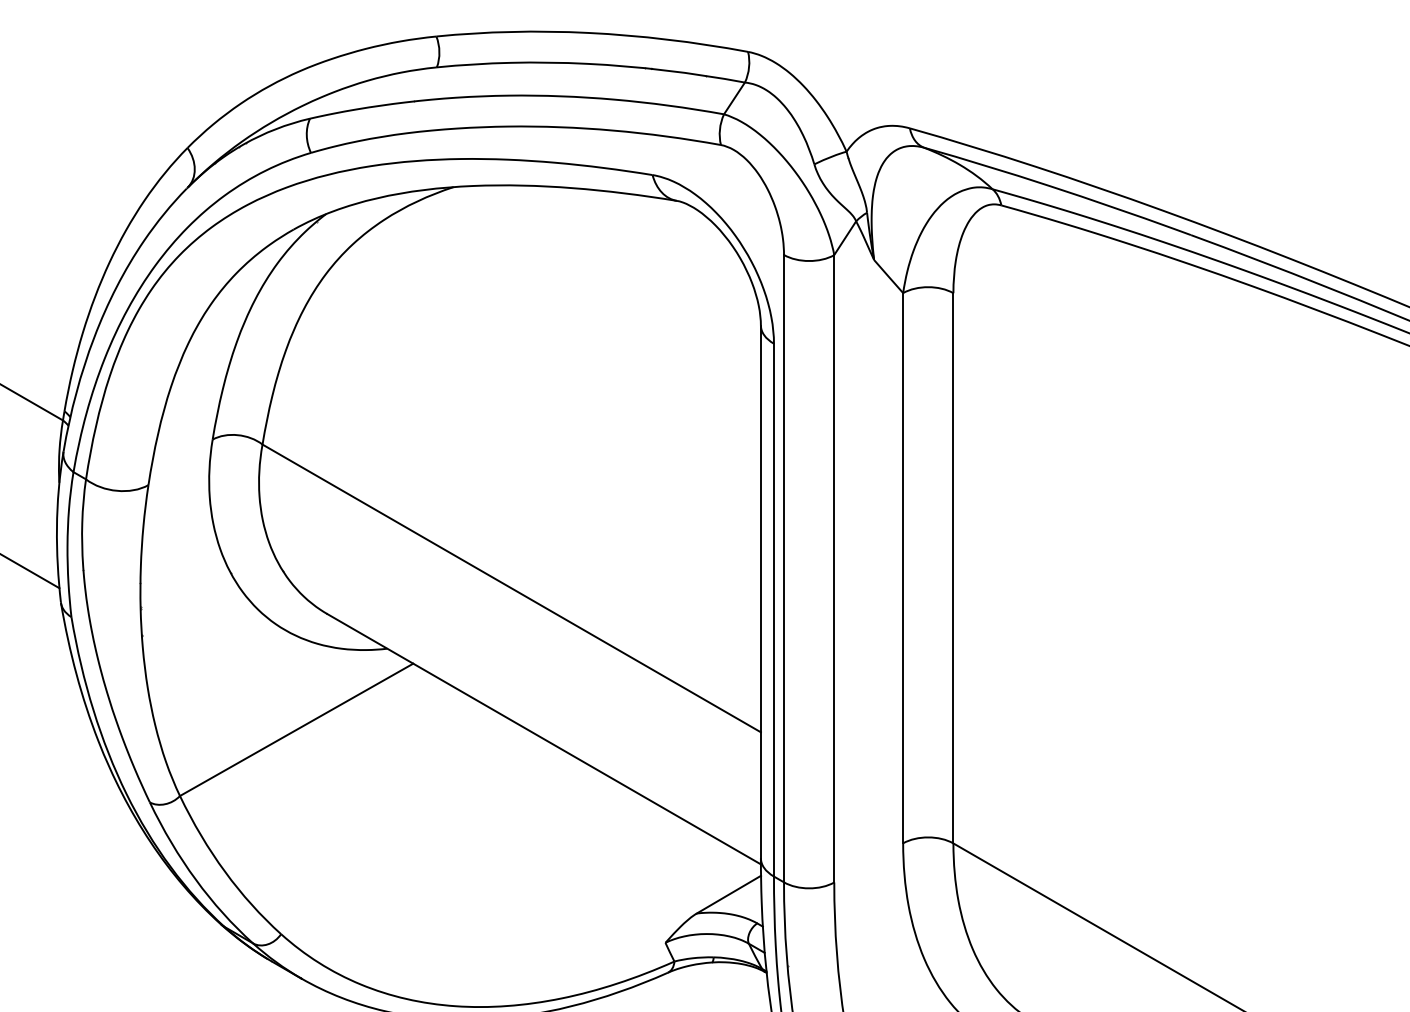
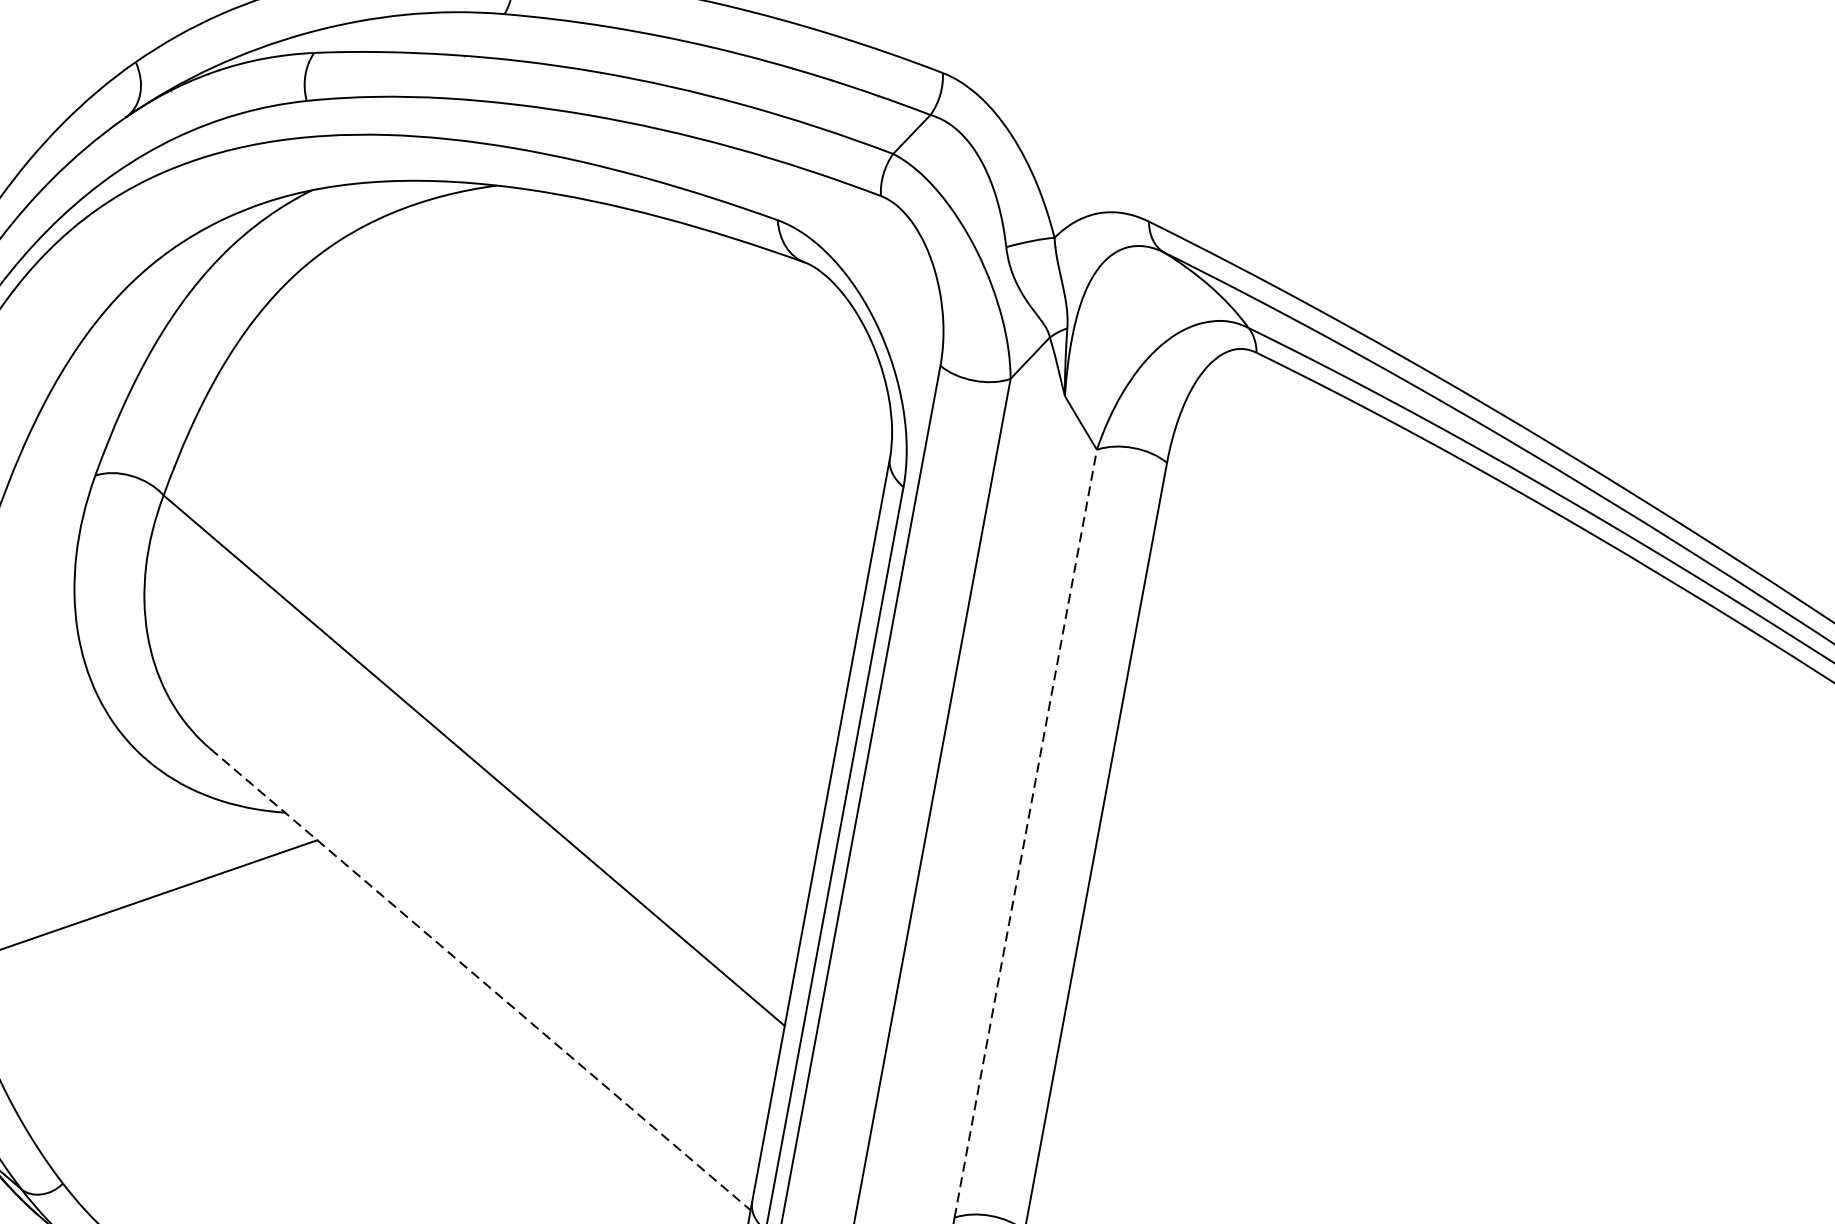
line: (903, 567) -> (1026, 832), solid -> dashed
line: (544, 739) -> (480, 980), solid -> dashed

